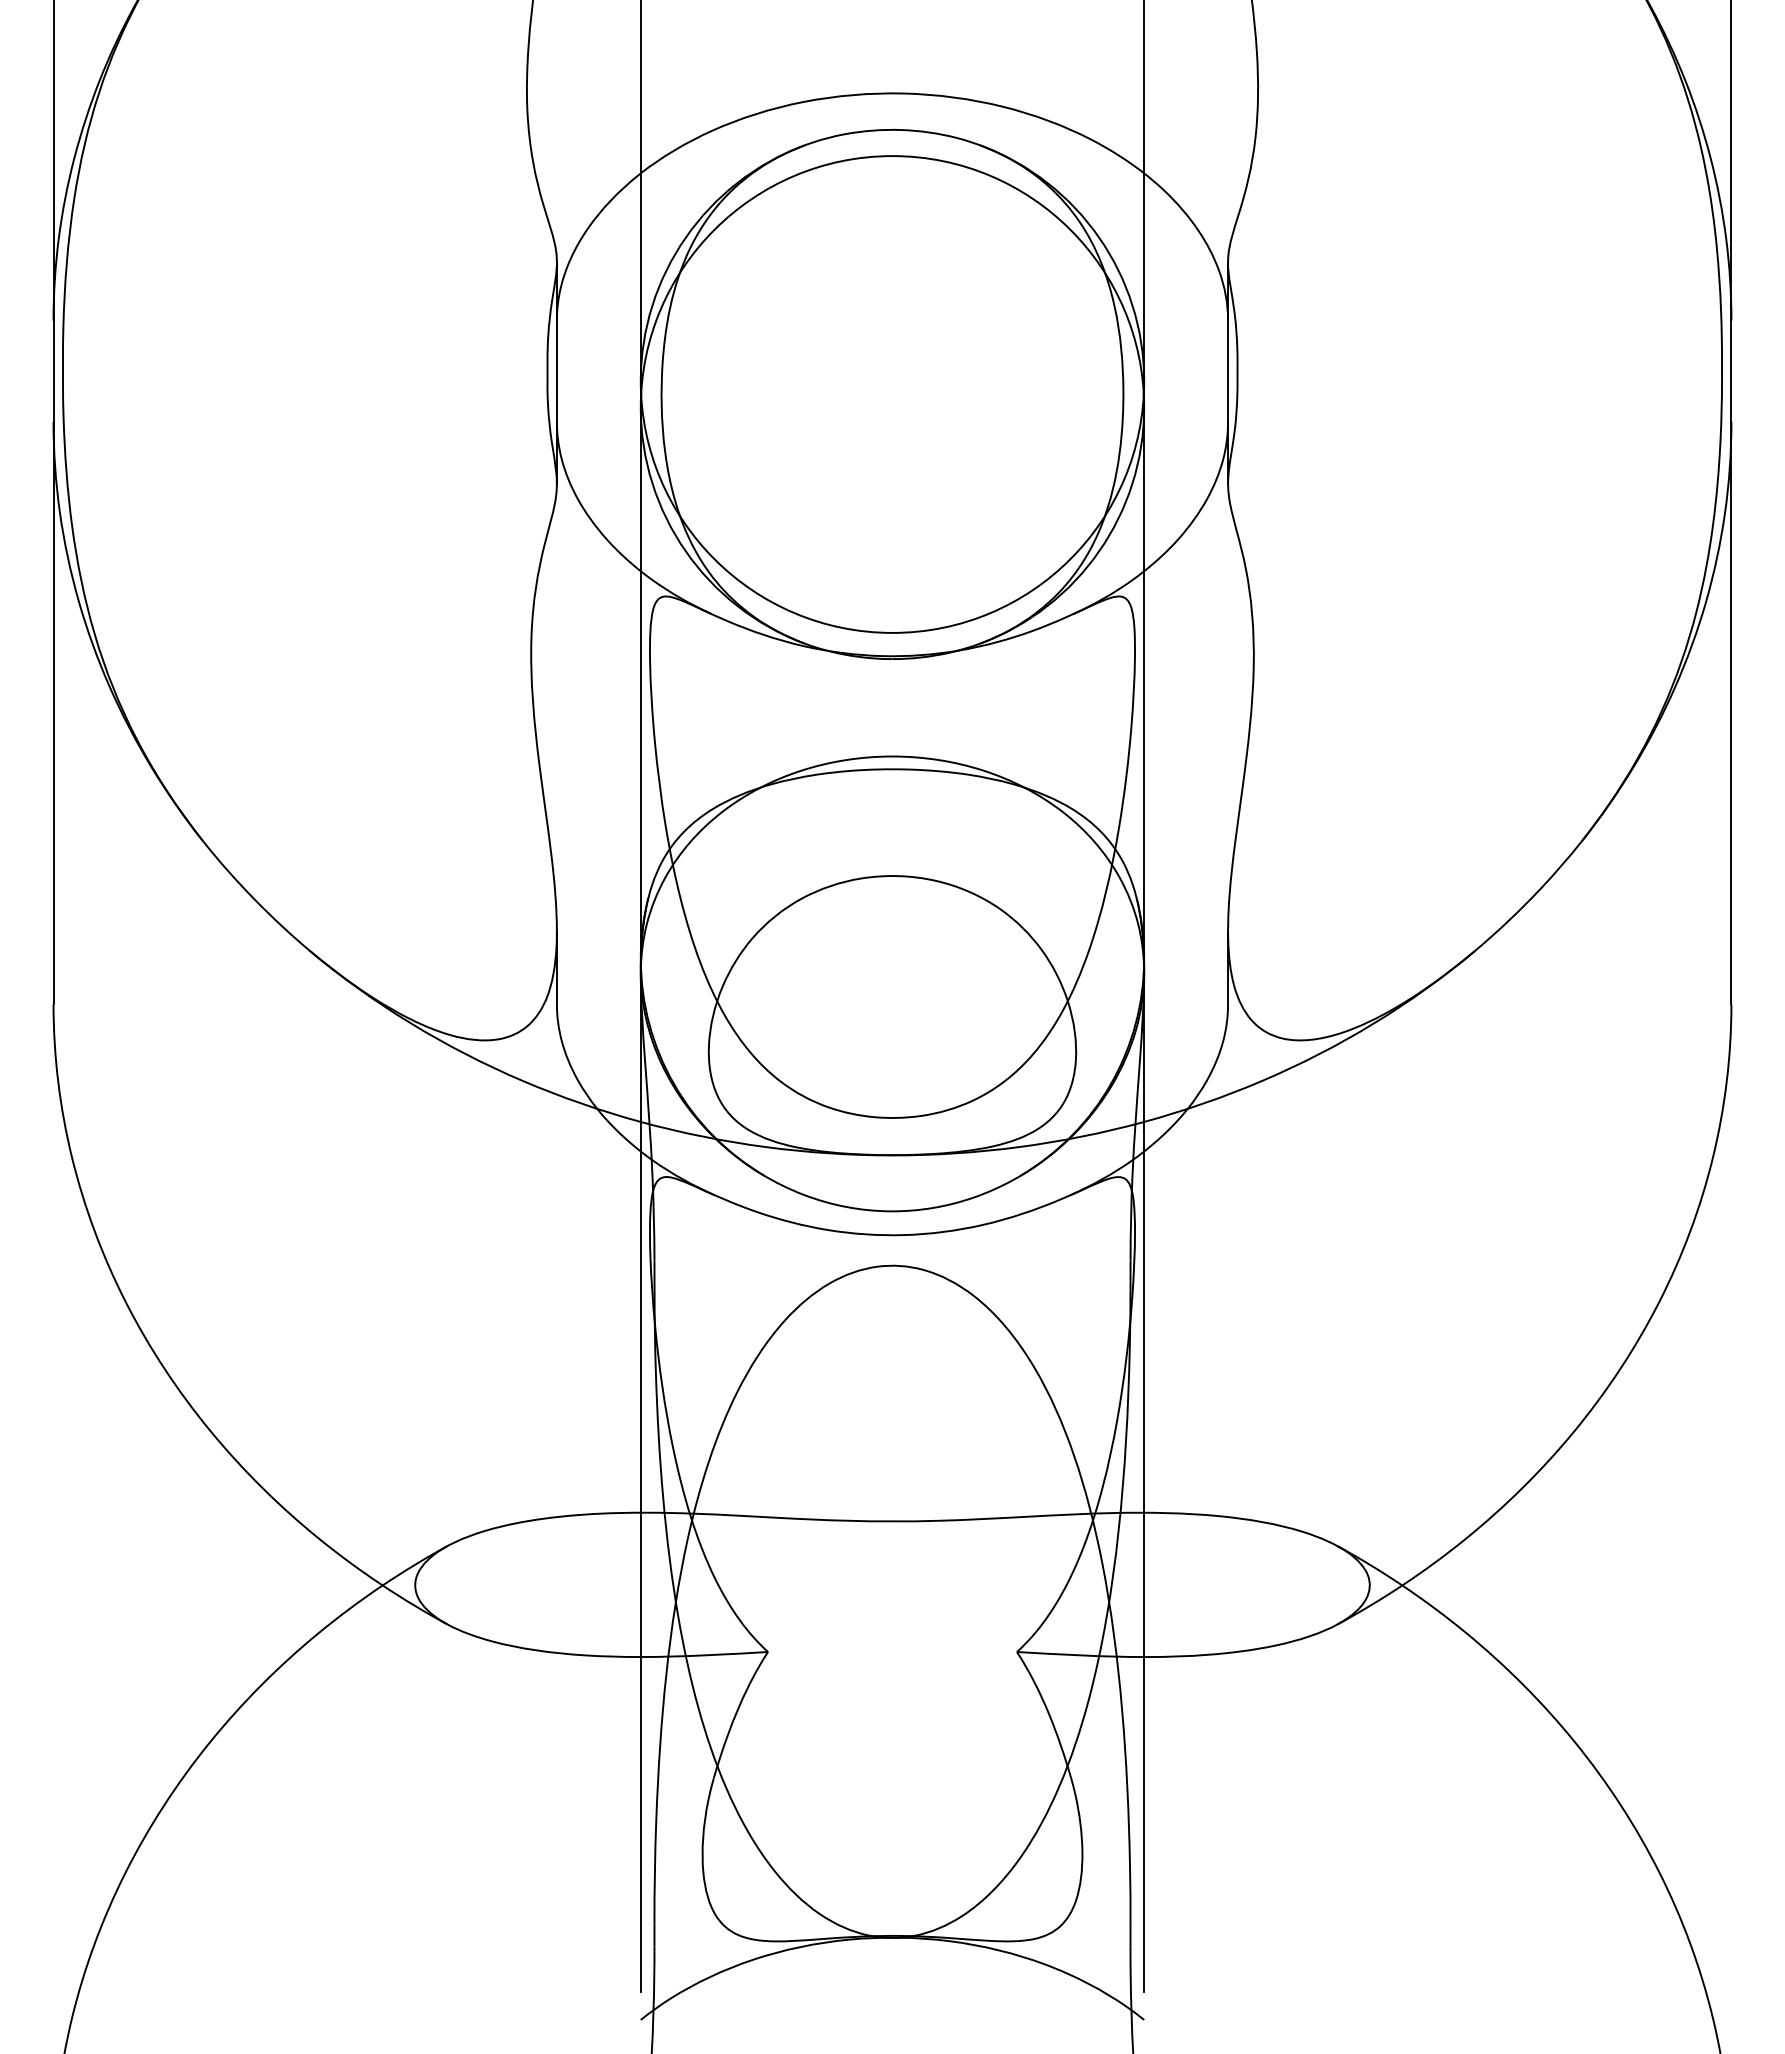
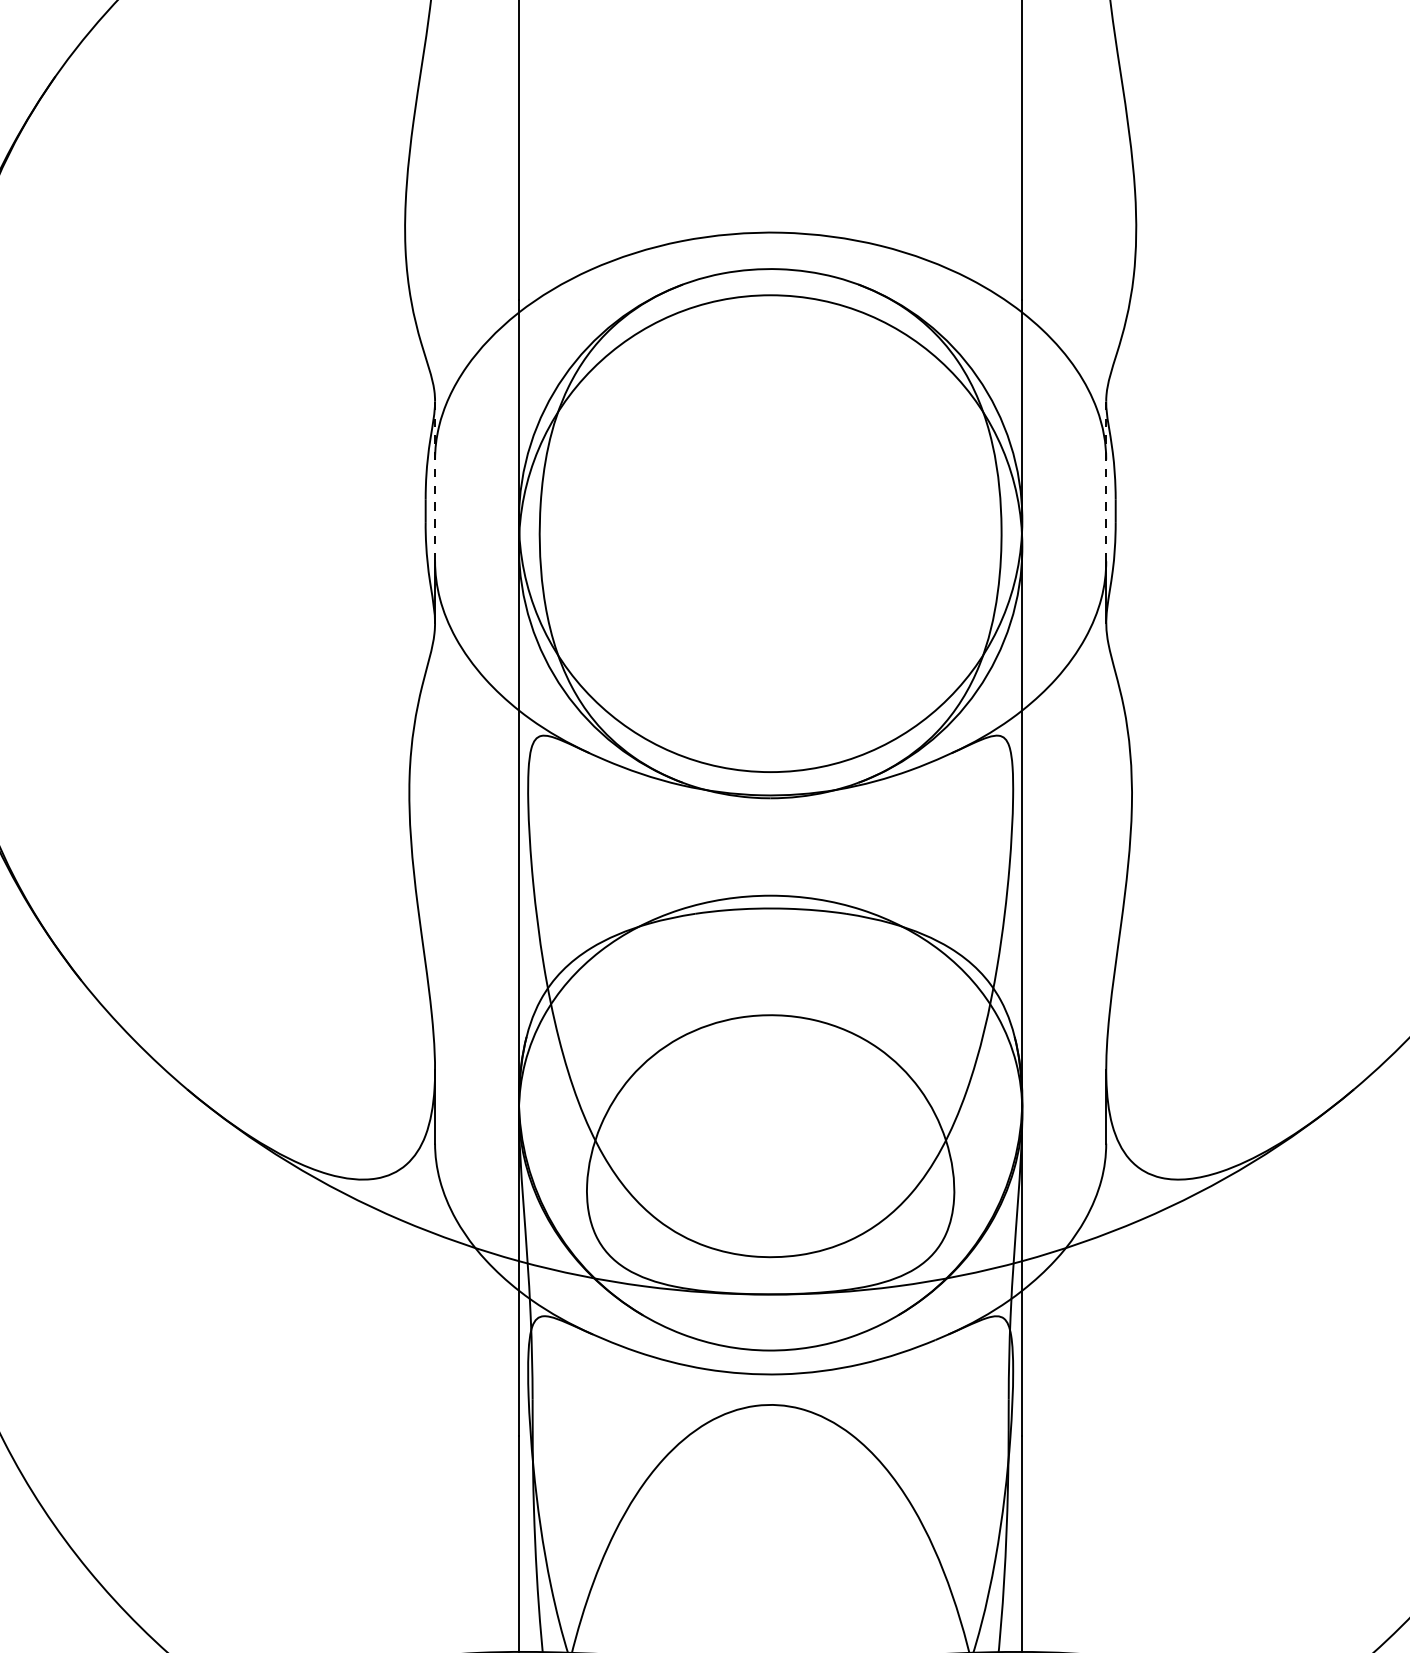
line: (556, 342) -> (434, 481), solid -> dashed
line: (1228, 342) -> (1106, 481), solid -> dashed

